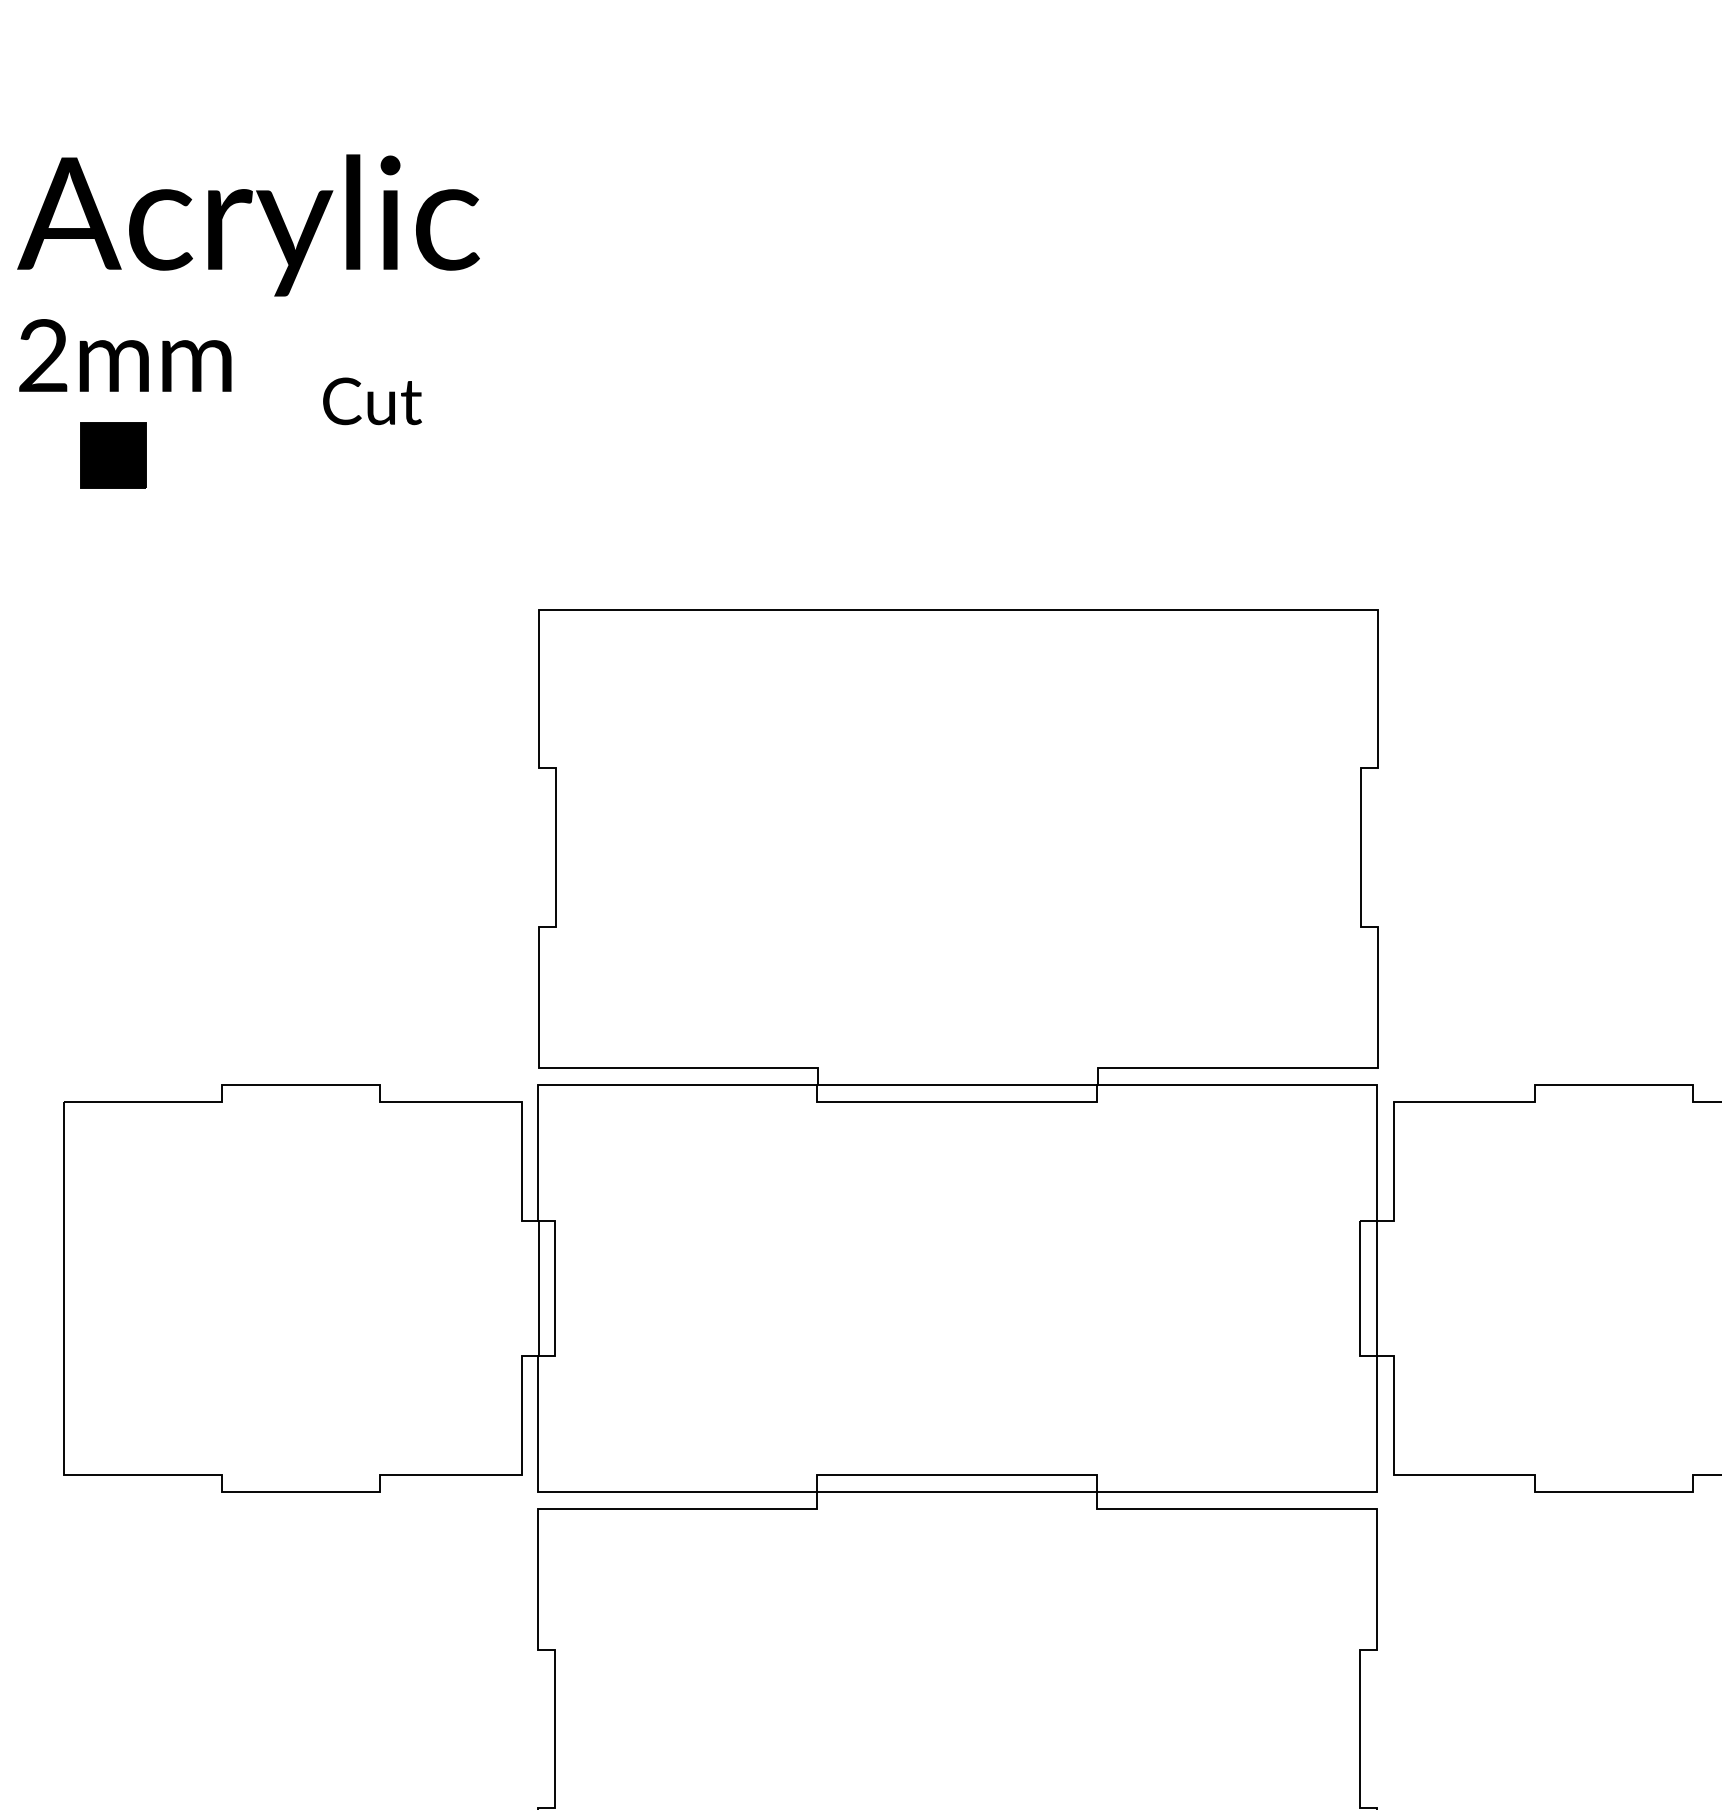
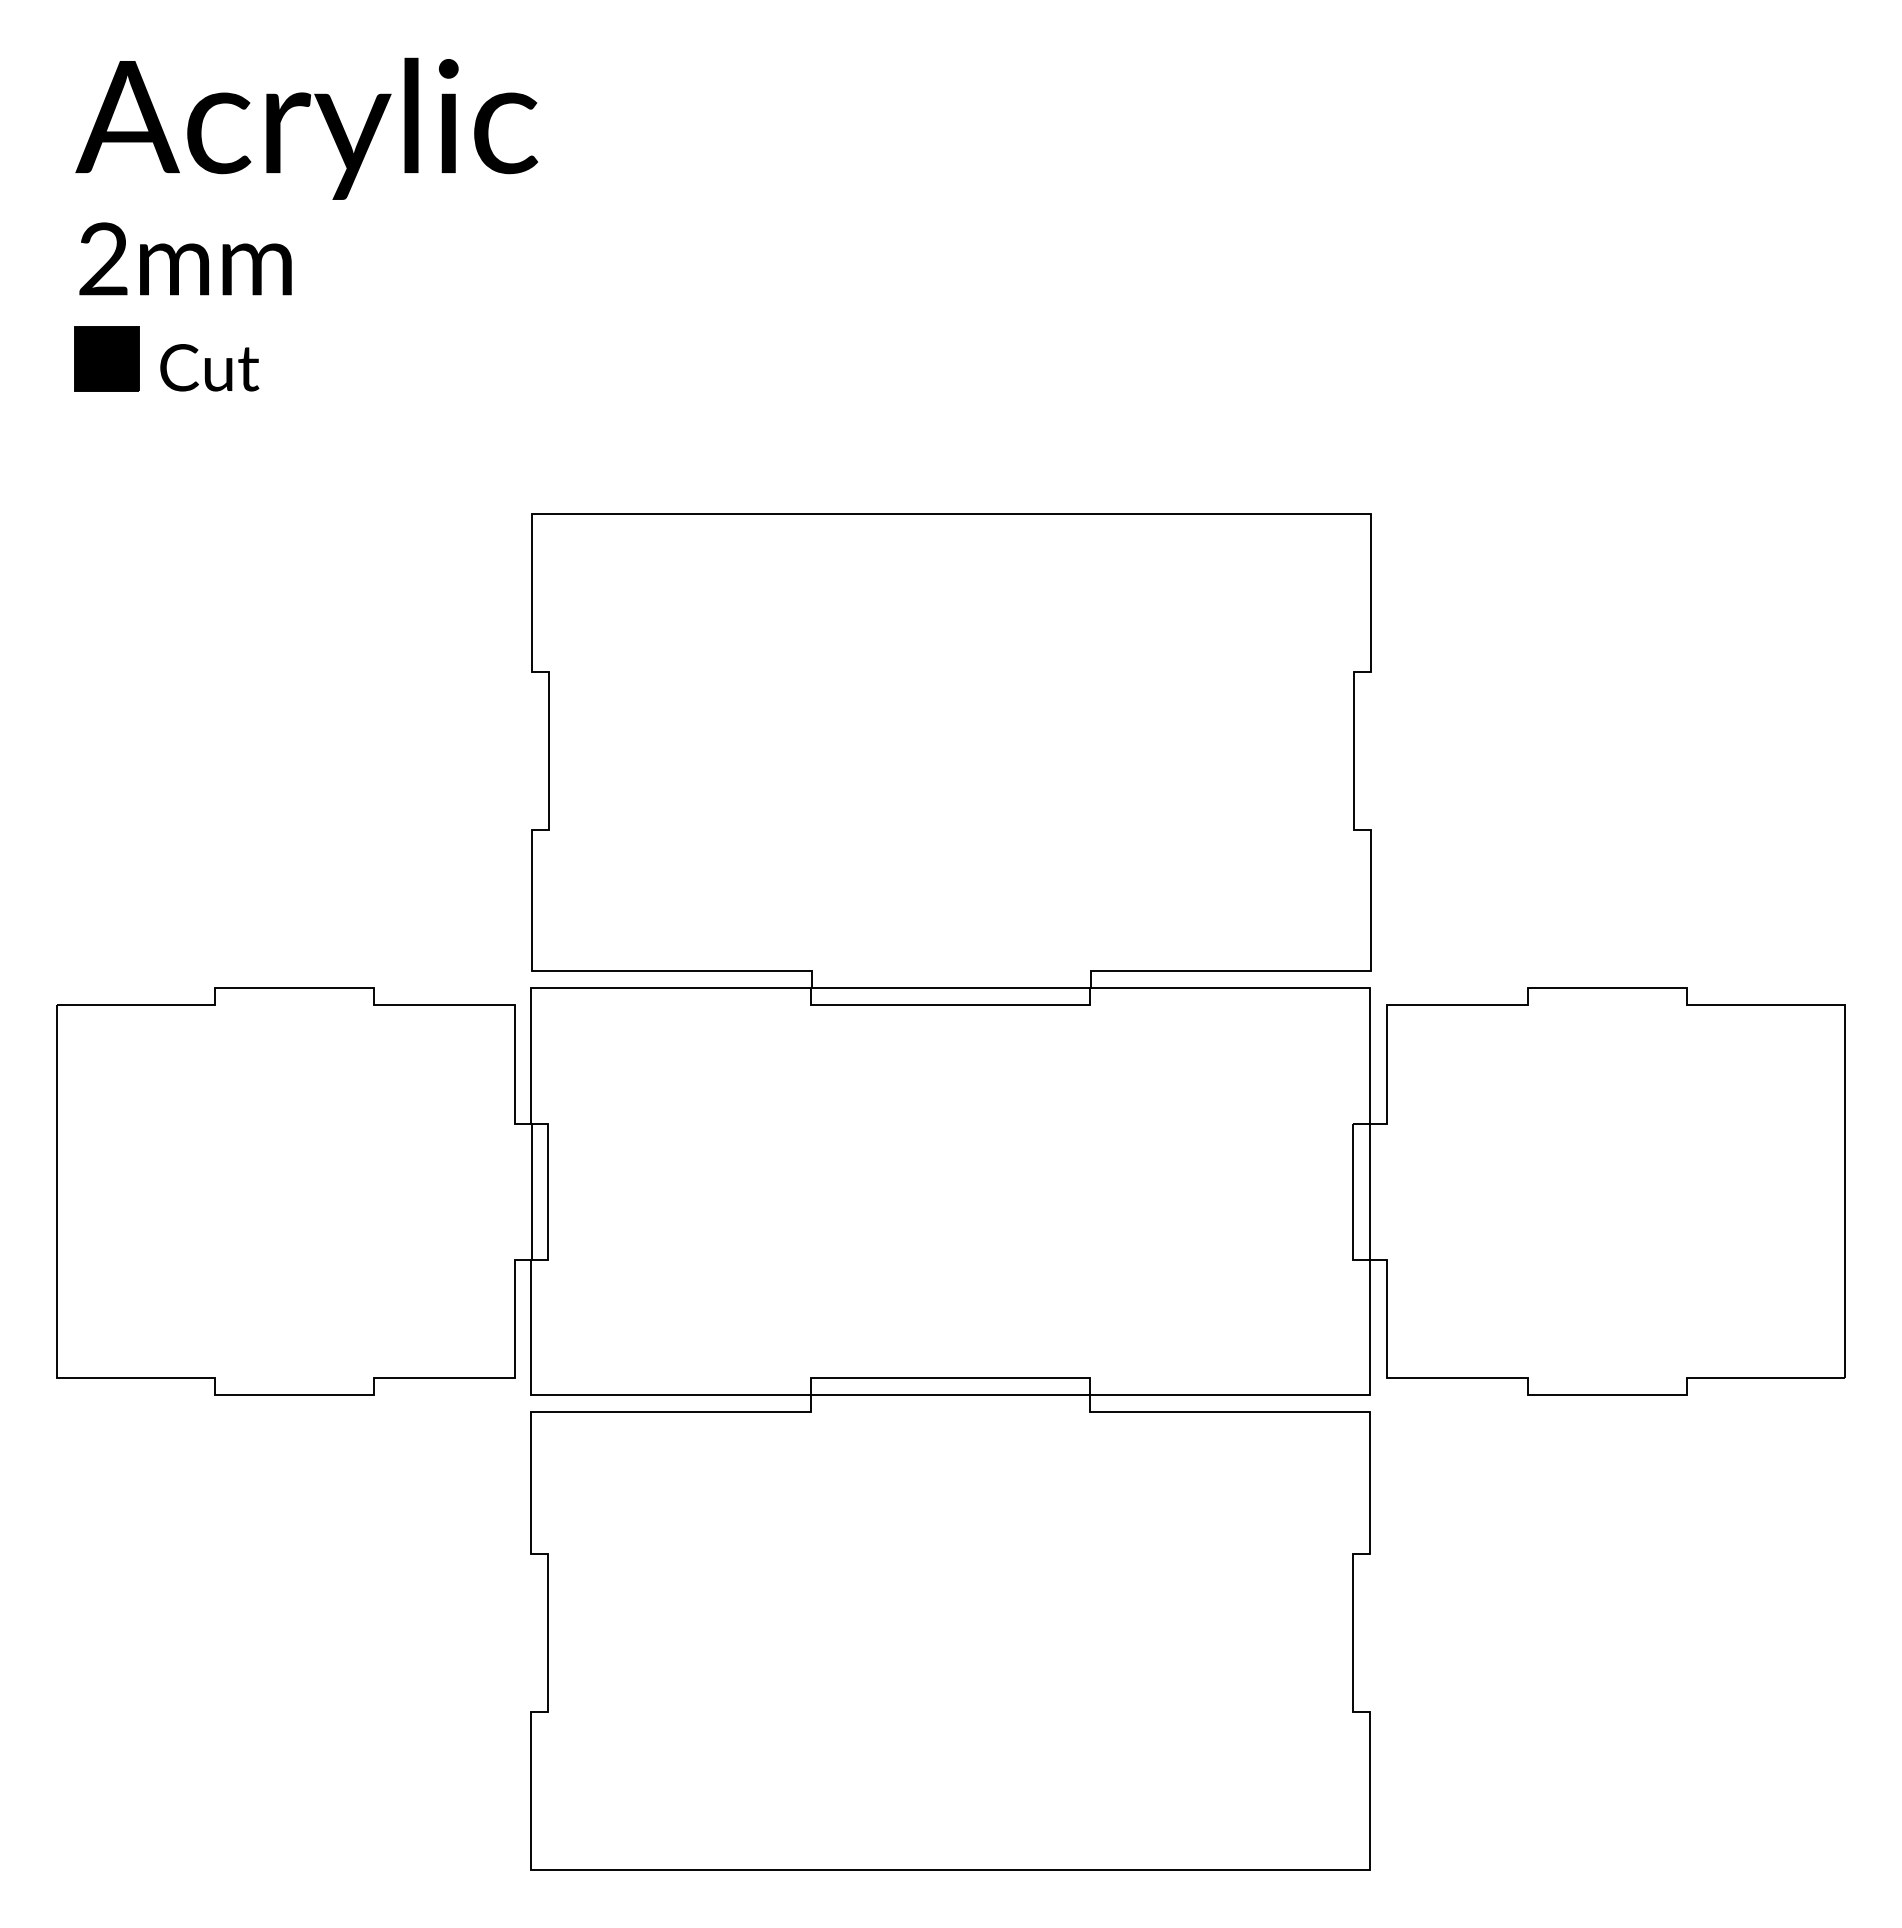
text: (248, 225) -> (306, 128), moved
text: (125, 355) -> (185, 258), moved
text: (372, 401) -> (209, 367), moved

